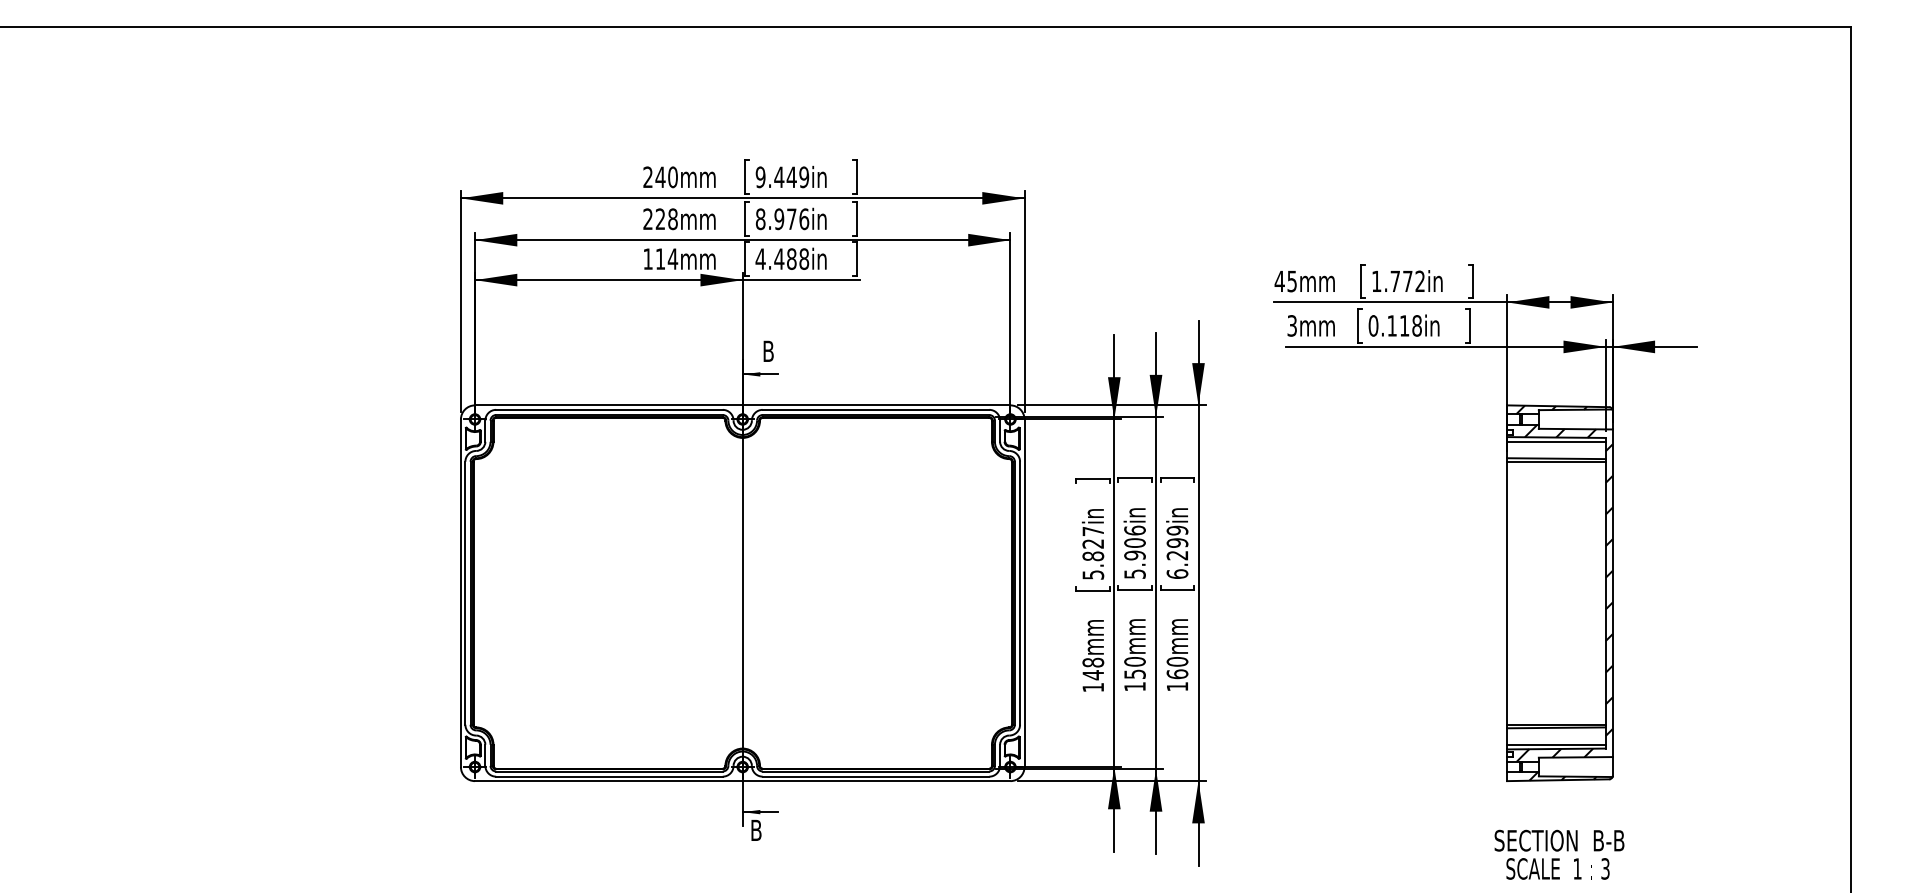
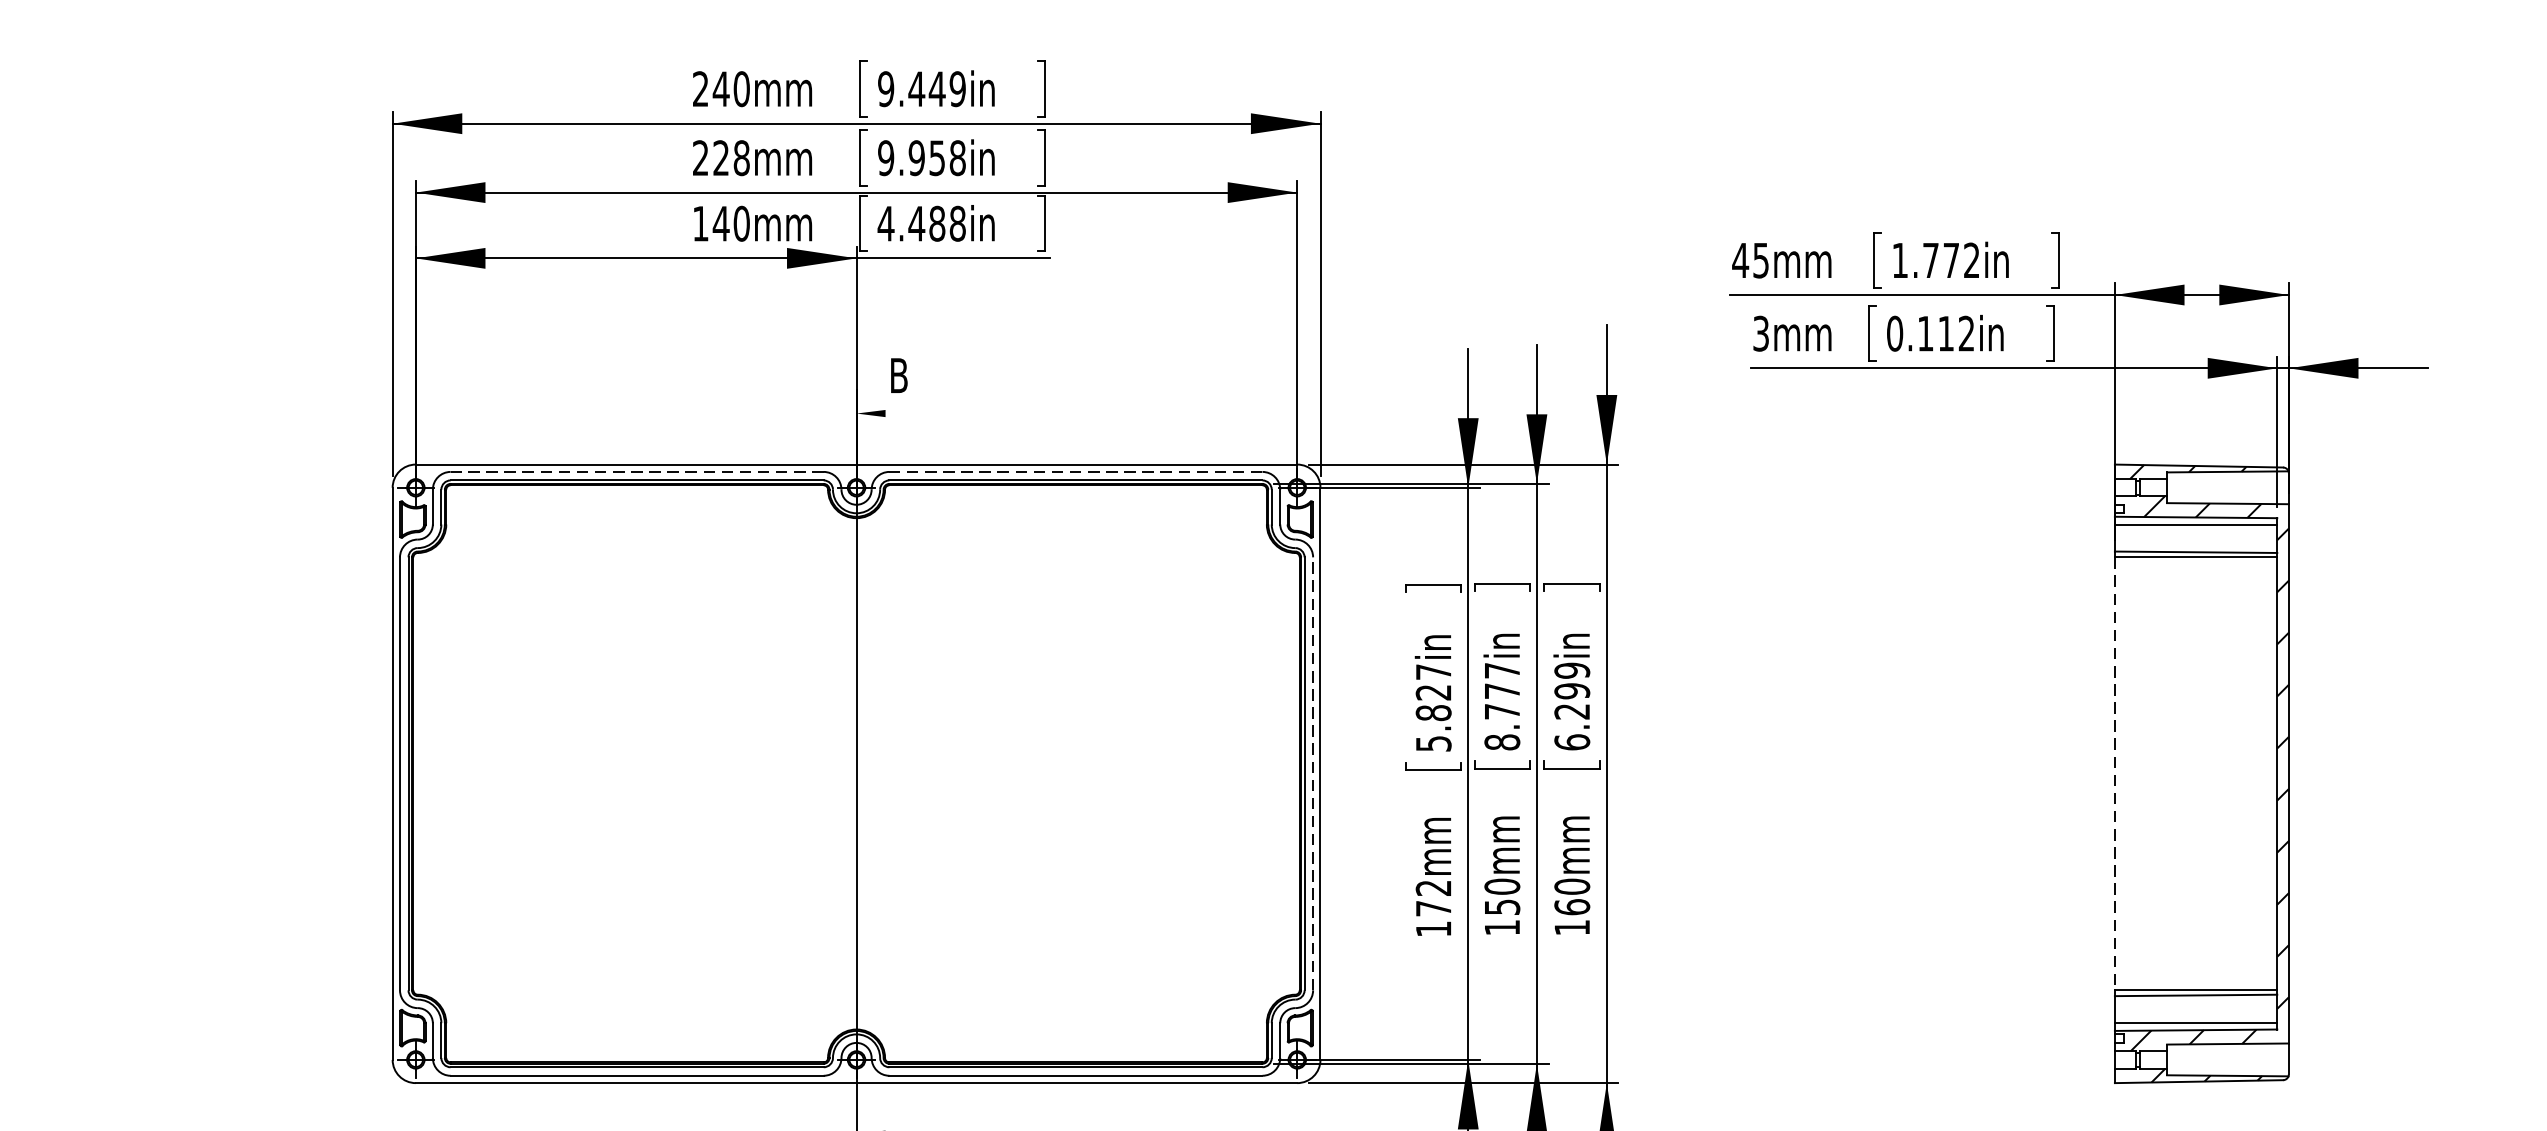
text: (782, 219) -> (922, 158), 8.976in -> 9.958in
text: (666, 258) -> (731, 222), 114mm -> 140mm
text: (1416, 325) -> (1965, 333), 0.118in -> 0.112in
line: (759, 374) -> (884, 413), removed
line: (608, 409) -> (635, 471), solid -> dashed
line: (875, 409) -> (1075, 471), solid -> dashed
text: (1134, 551) -> (1501, 705), 5.906in -> 8.777in
line: (1020, 593) -> (1313, 774), solid -> dashed
line: (1507, 593) -> (2115, 774), solid -> dashed
text: (1093, 668) -> (1433, 897), 148mm -> 172mm

